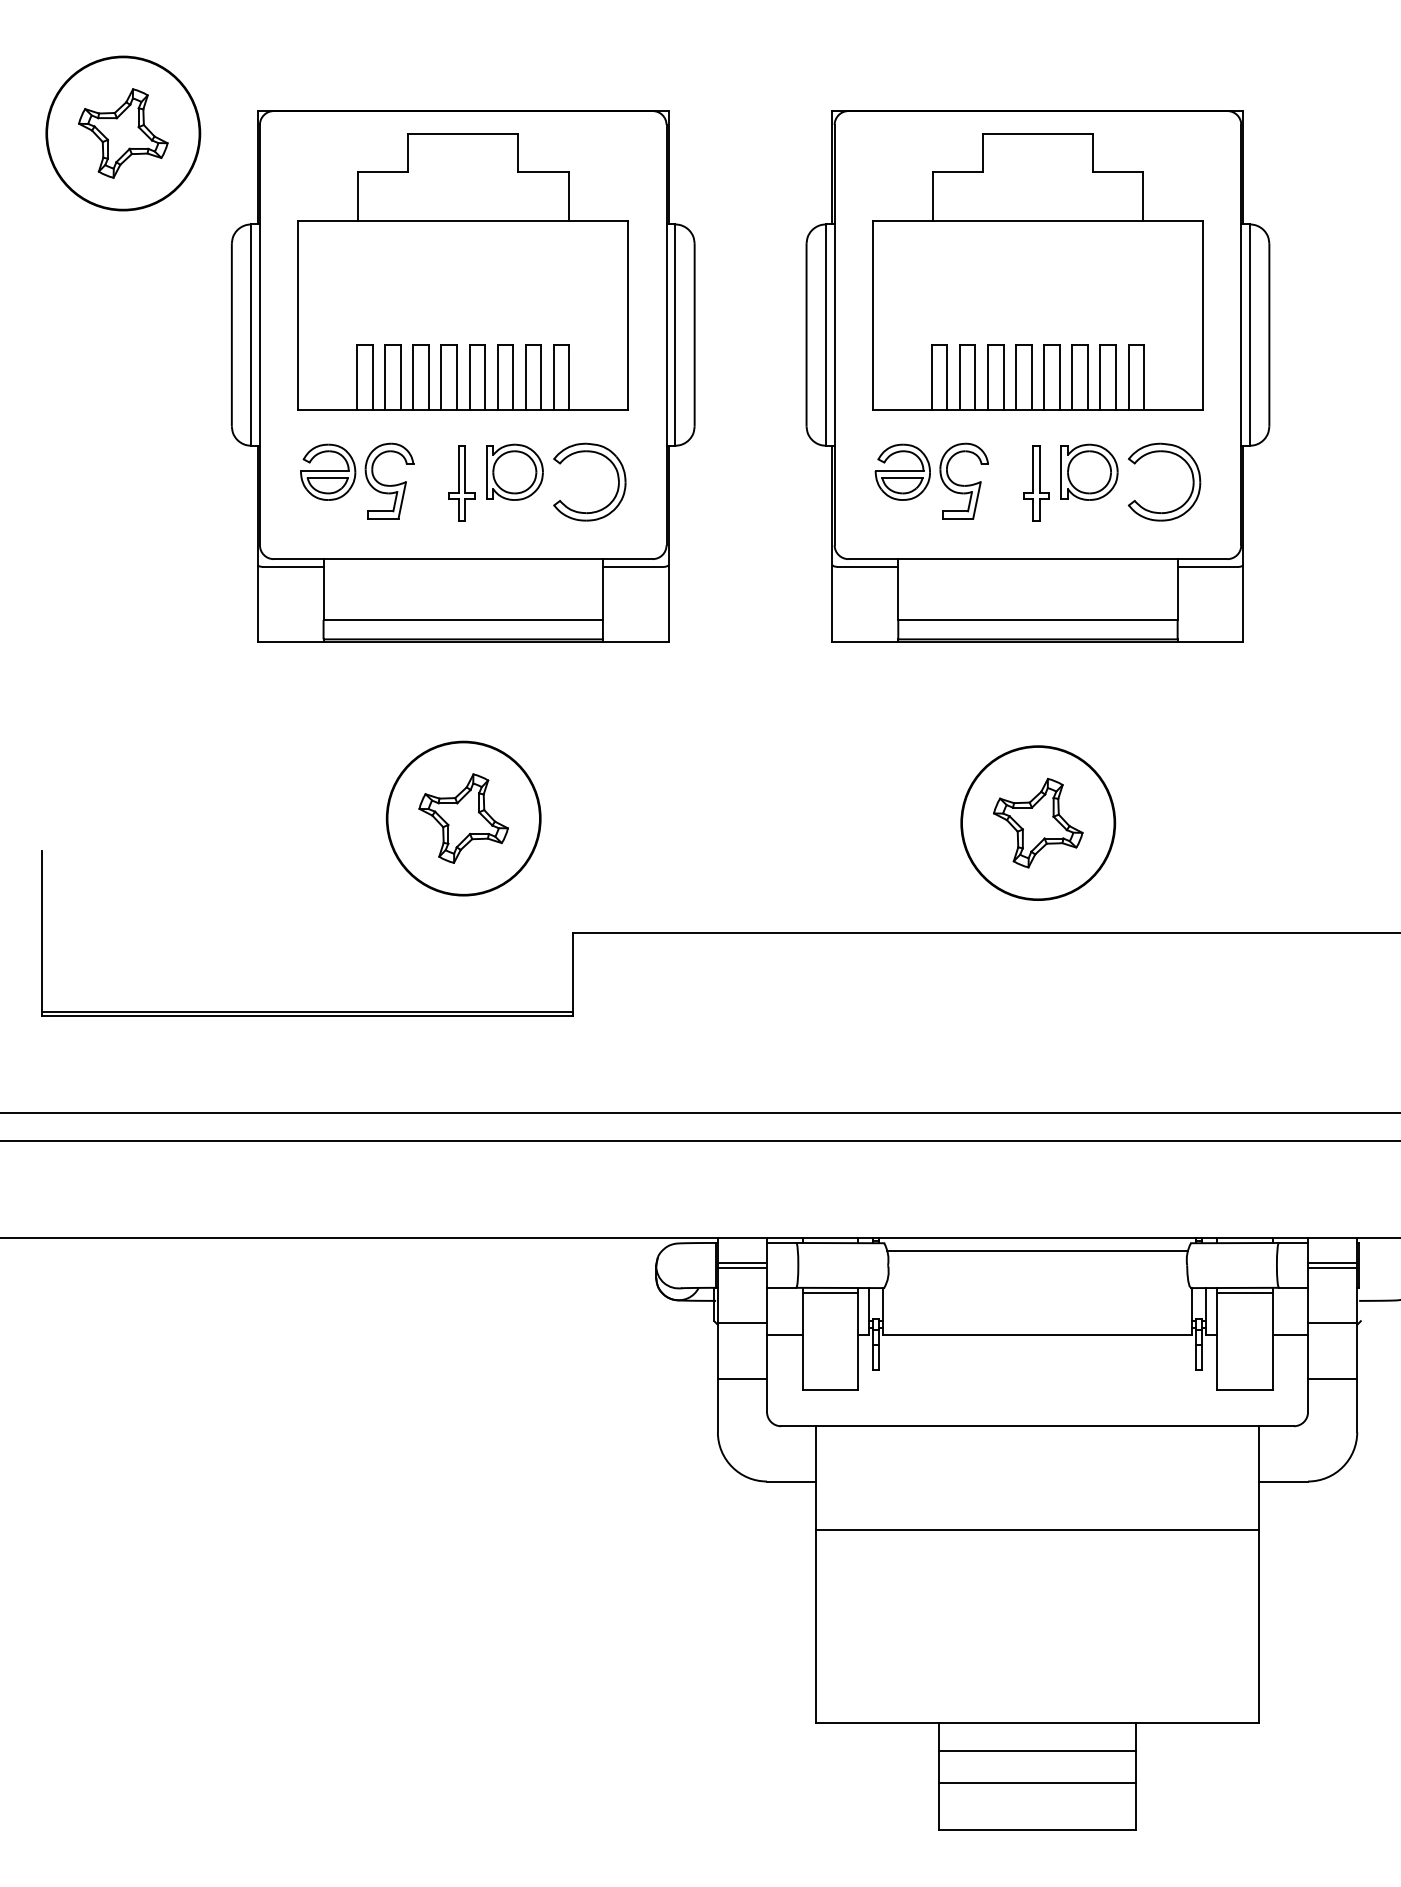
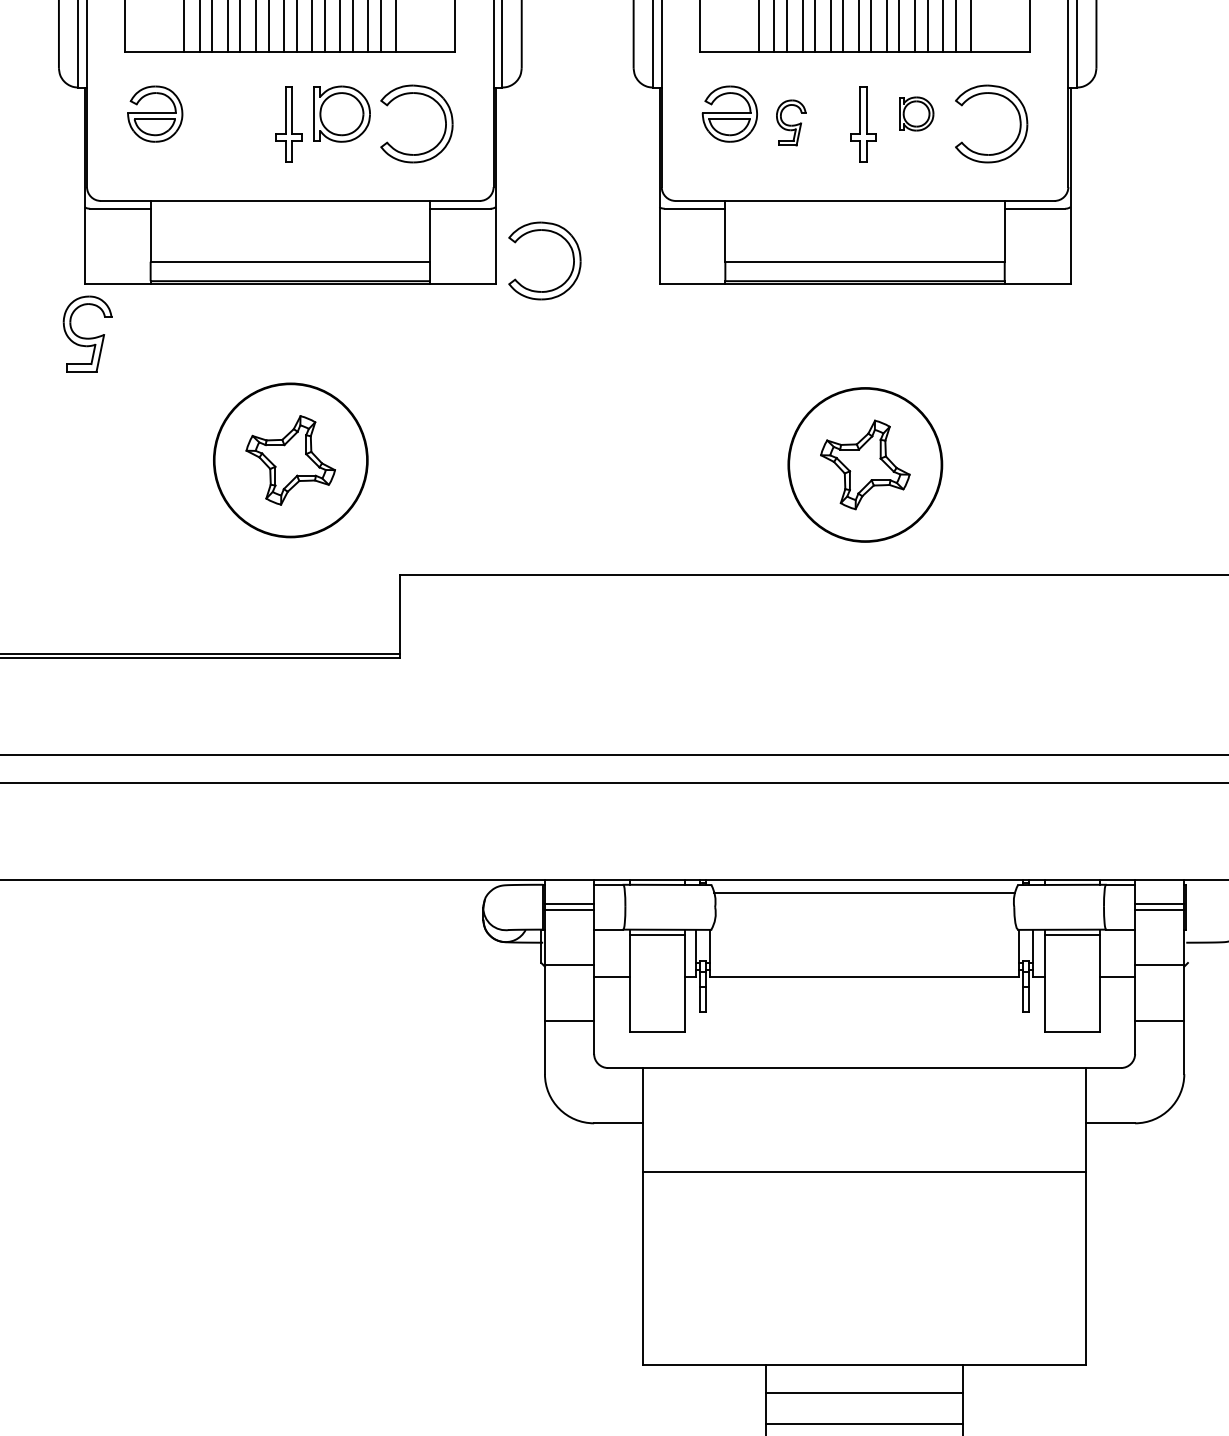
part: (1089, 471) -> (916, 113), size x0.6
part: (389, 480) -> (87, 333), moved
part: (963, 480) -> (790, 122), size x0.6
part: (745, 616) -> (572, 258), added

